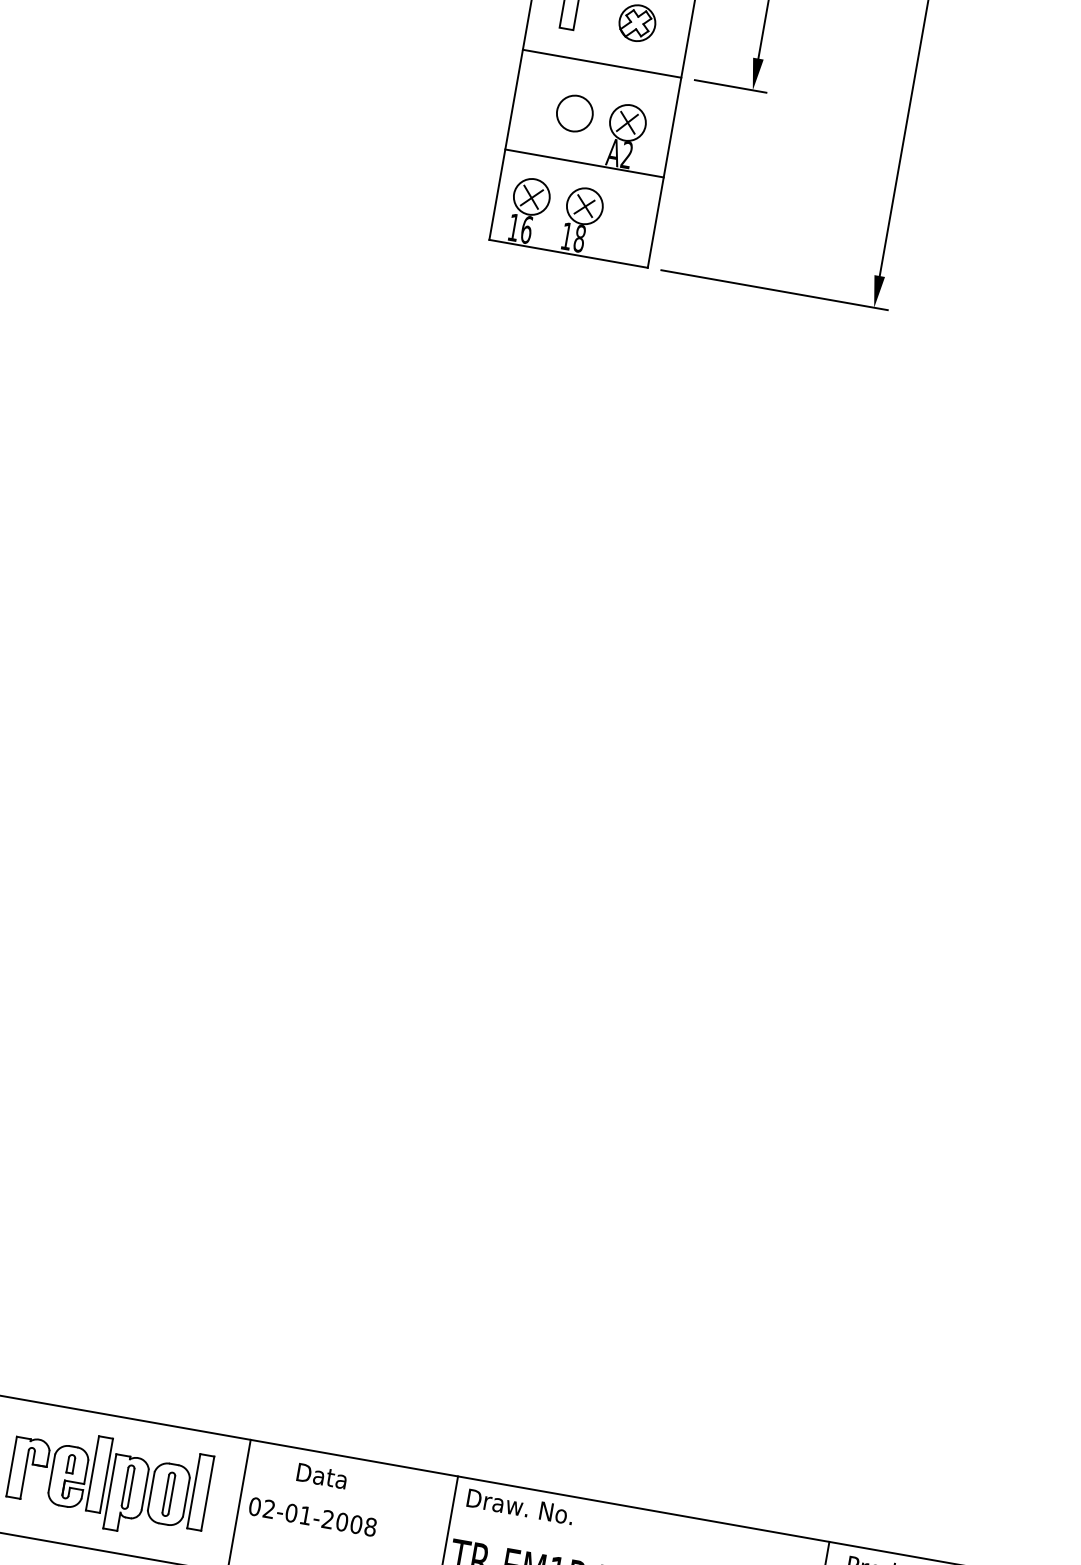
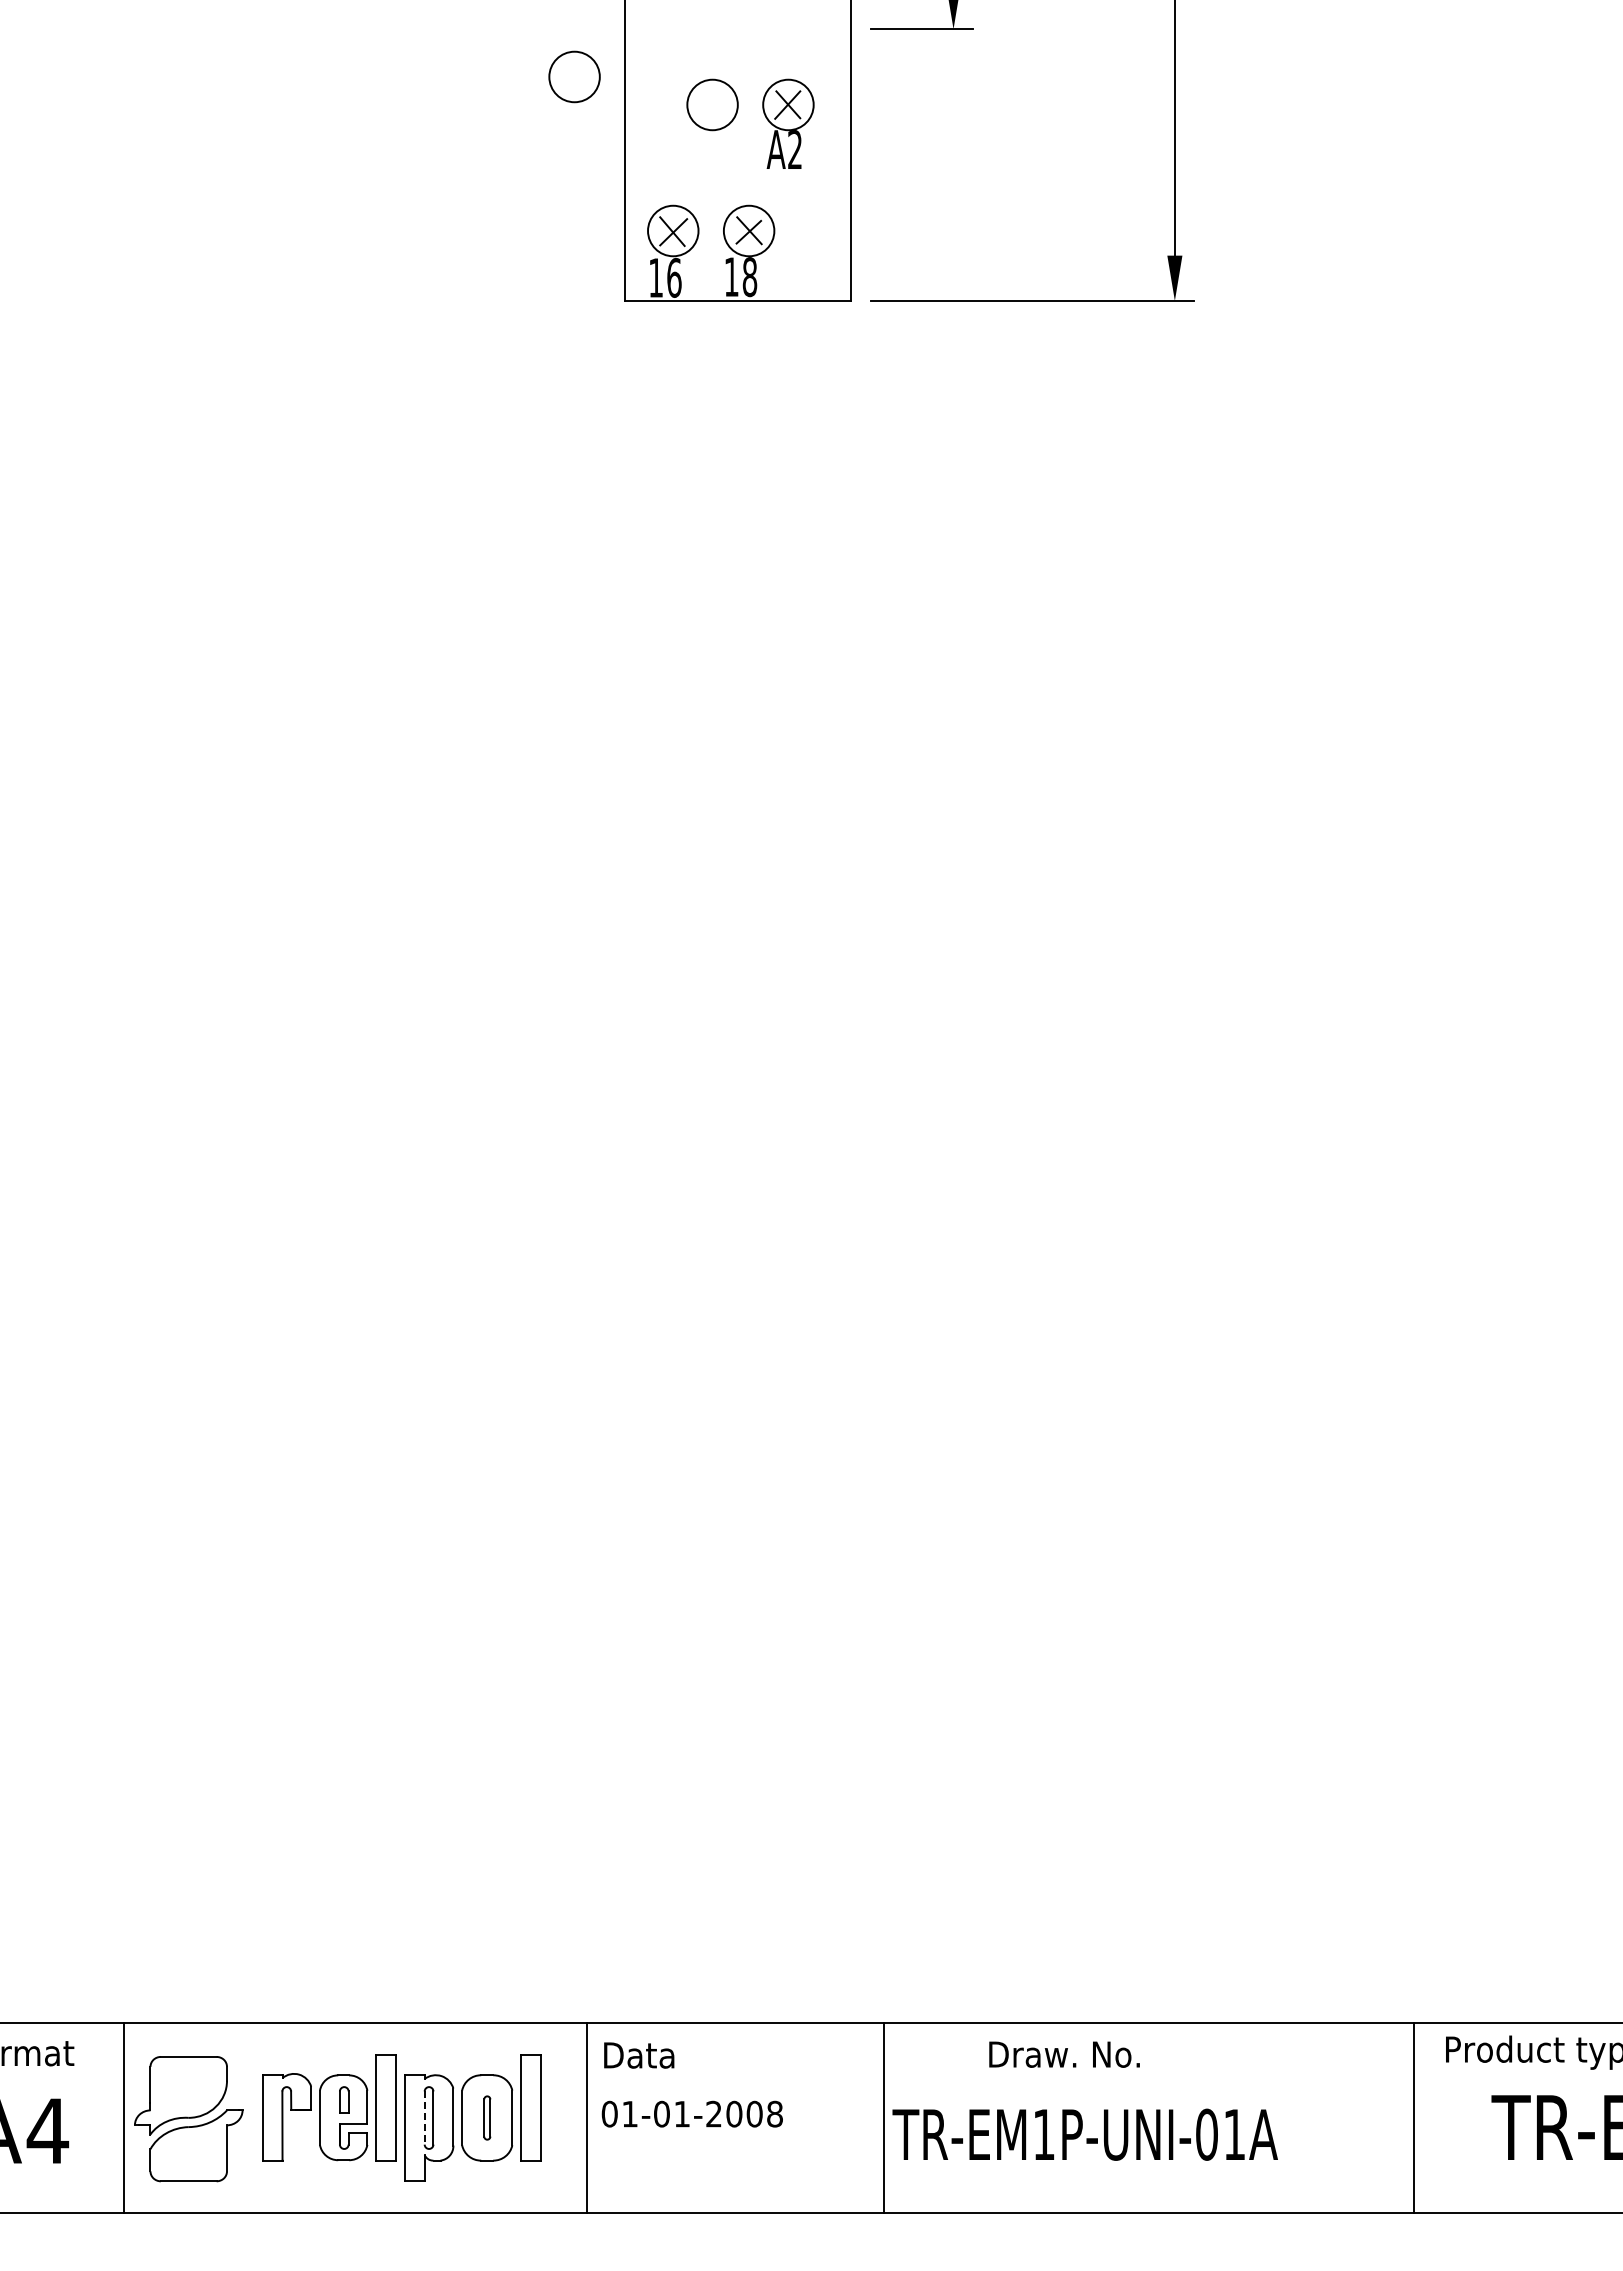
line: (601, 63) -> (737, 29), removed
circle: (481, 76) -> (574, 76), added
line: (584, 163) -> (737, 171), removed
text: (322, 1476) -> (639, 2055), moved
line: (124, 1486) -> (424, 2118), solid -> dashed
part: (169, 1494) -> (487, 2117), size x0.7
text: (520, 1506) -> (1064, 2054), moved
text: (268, 1508) -> (629, 2113), 02-01-2008 -> 01-01-2008

